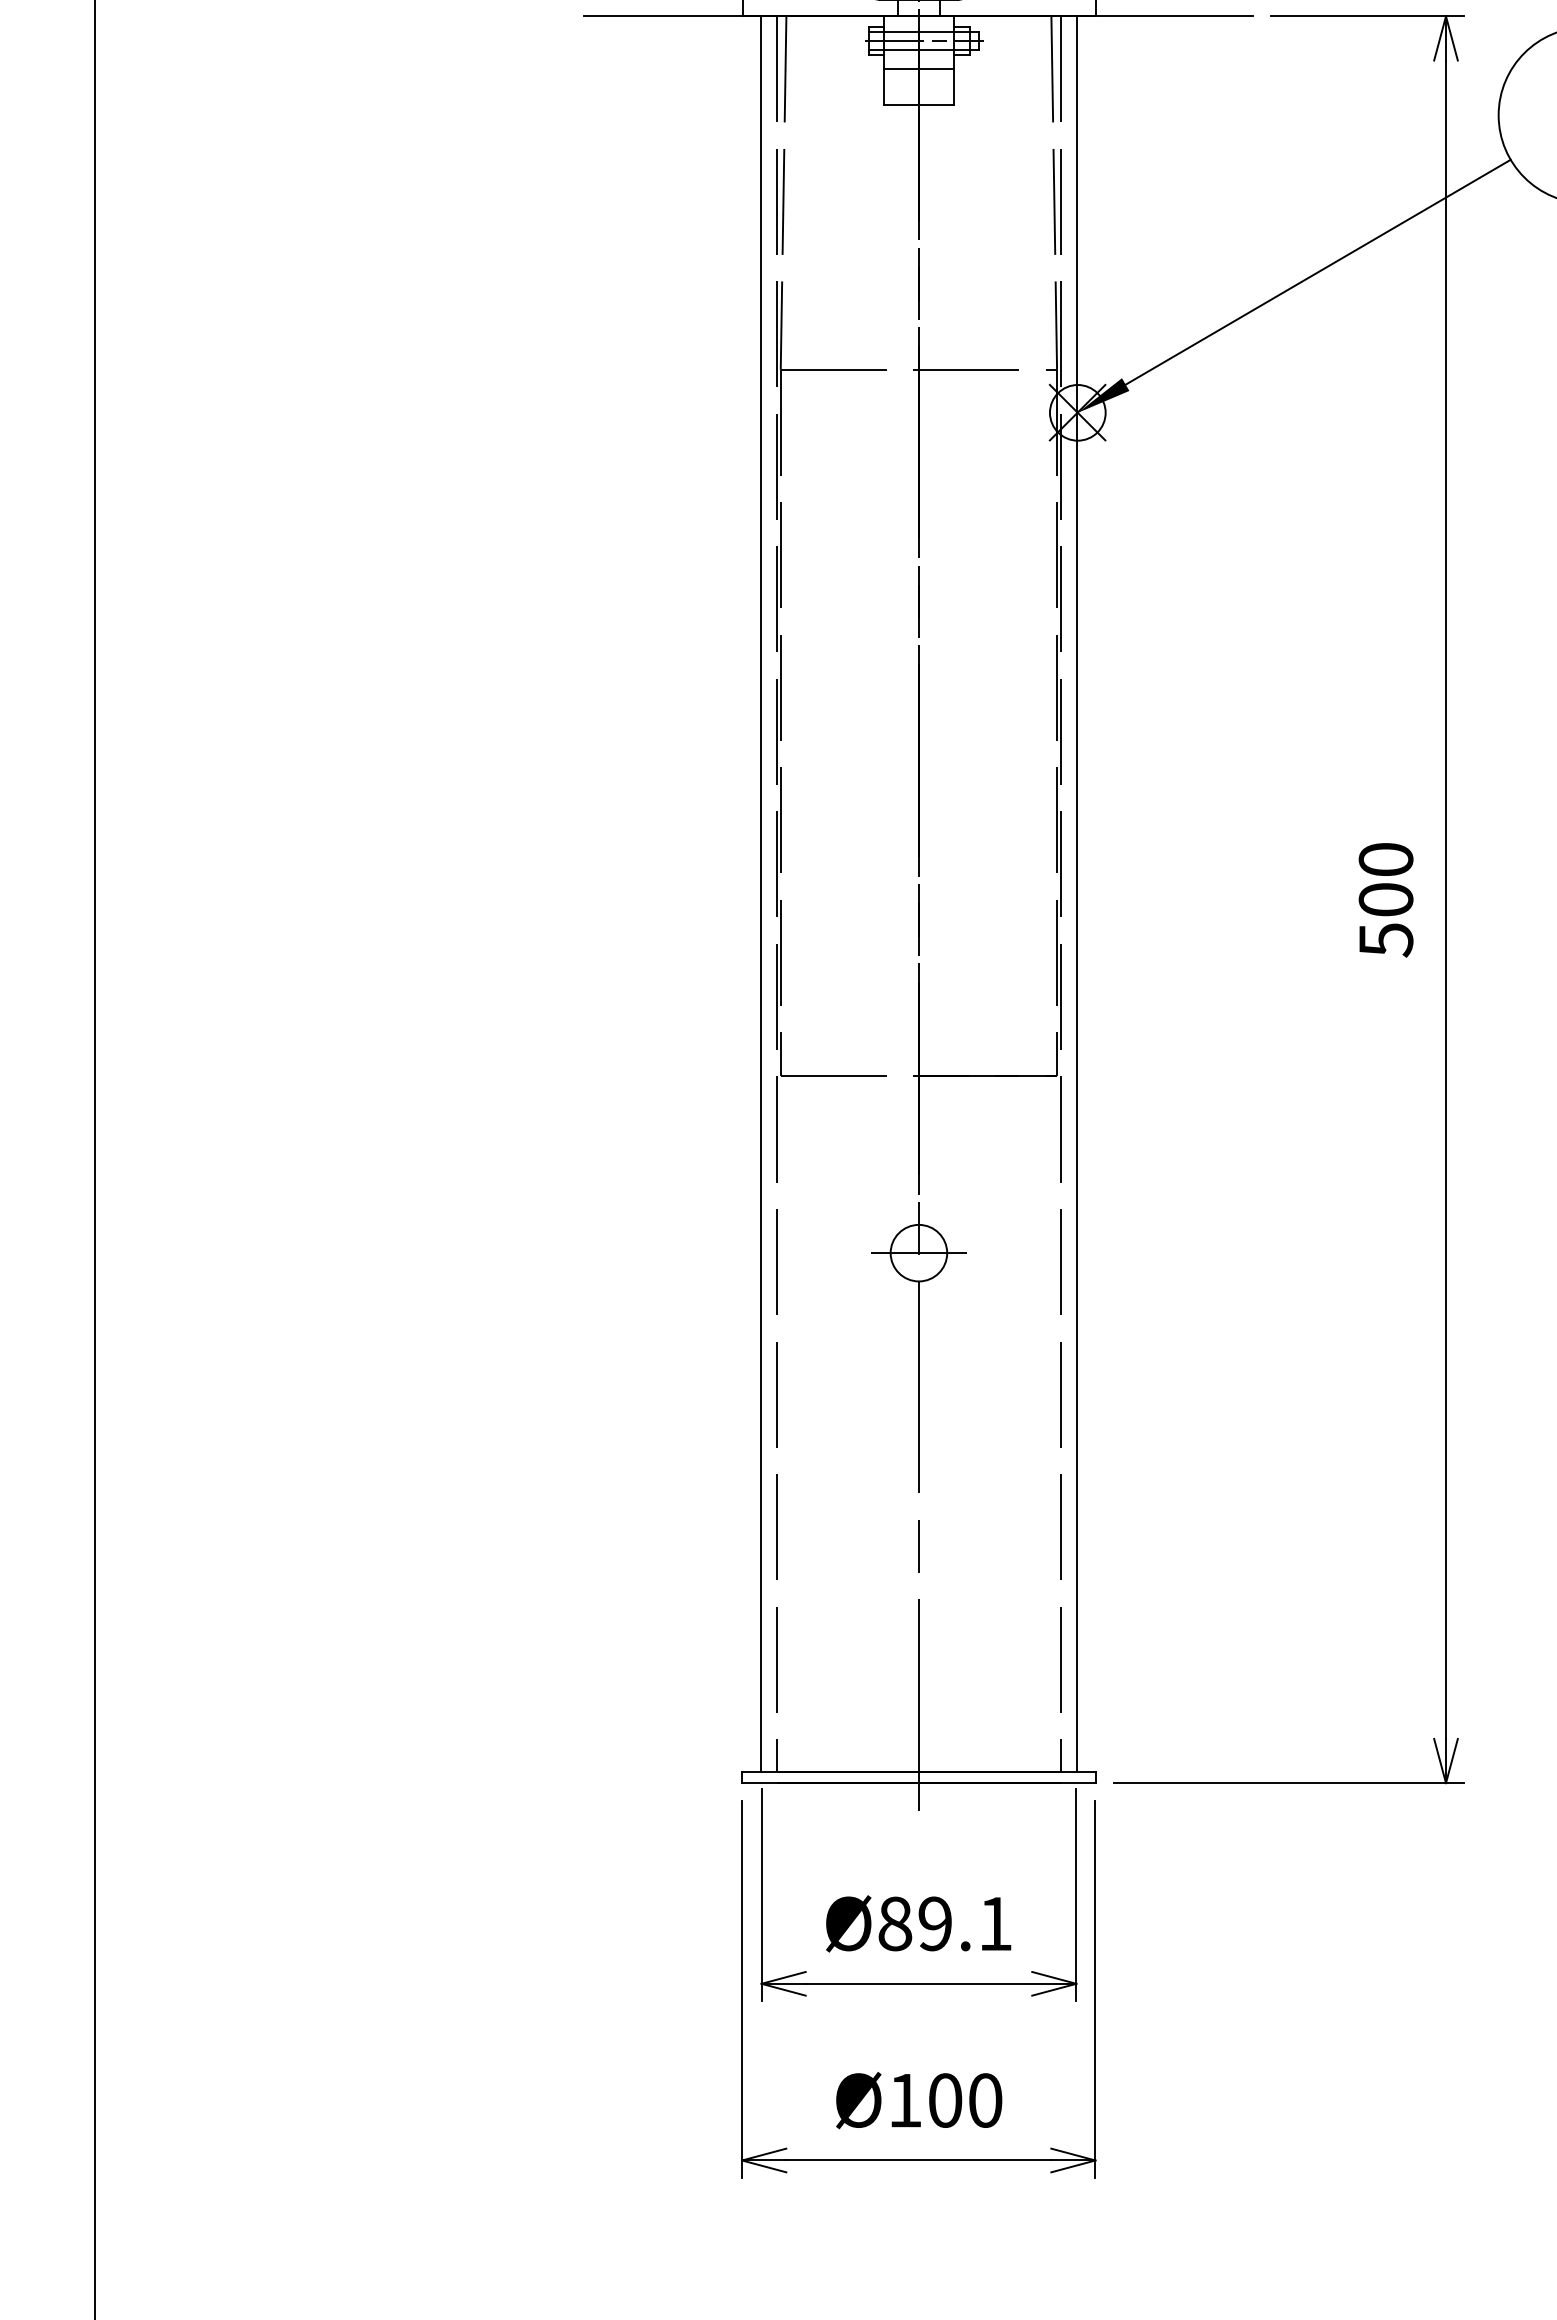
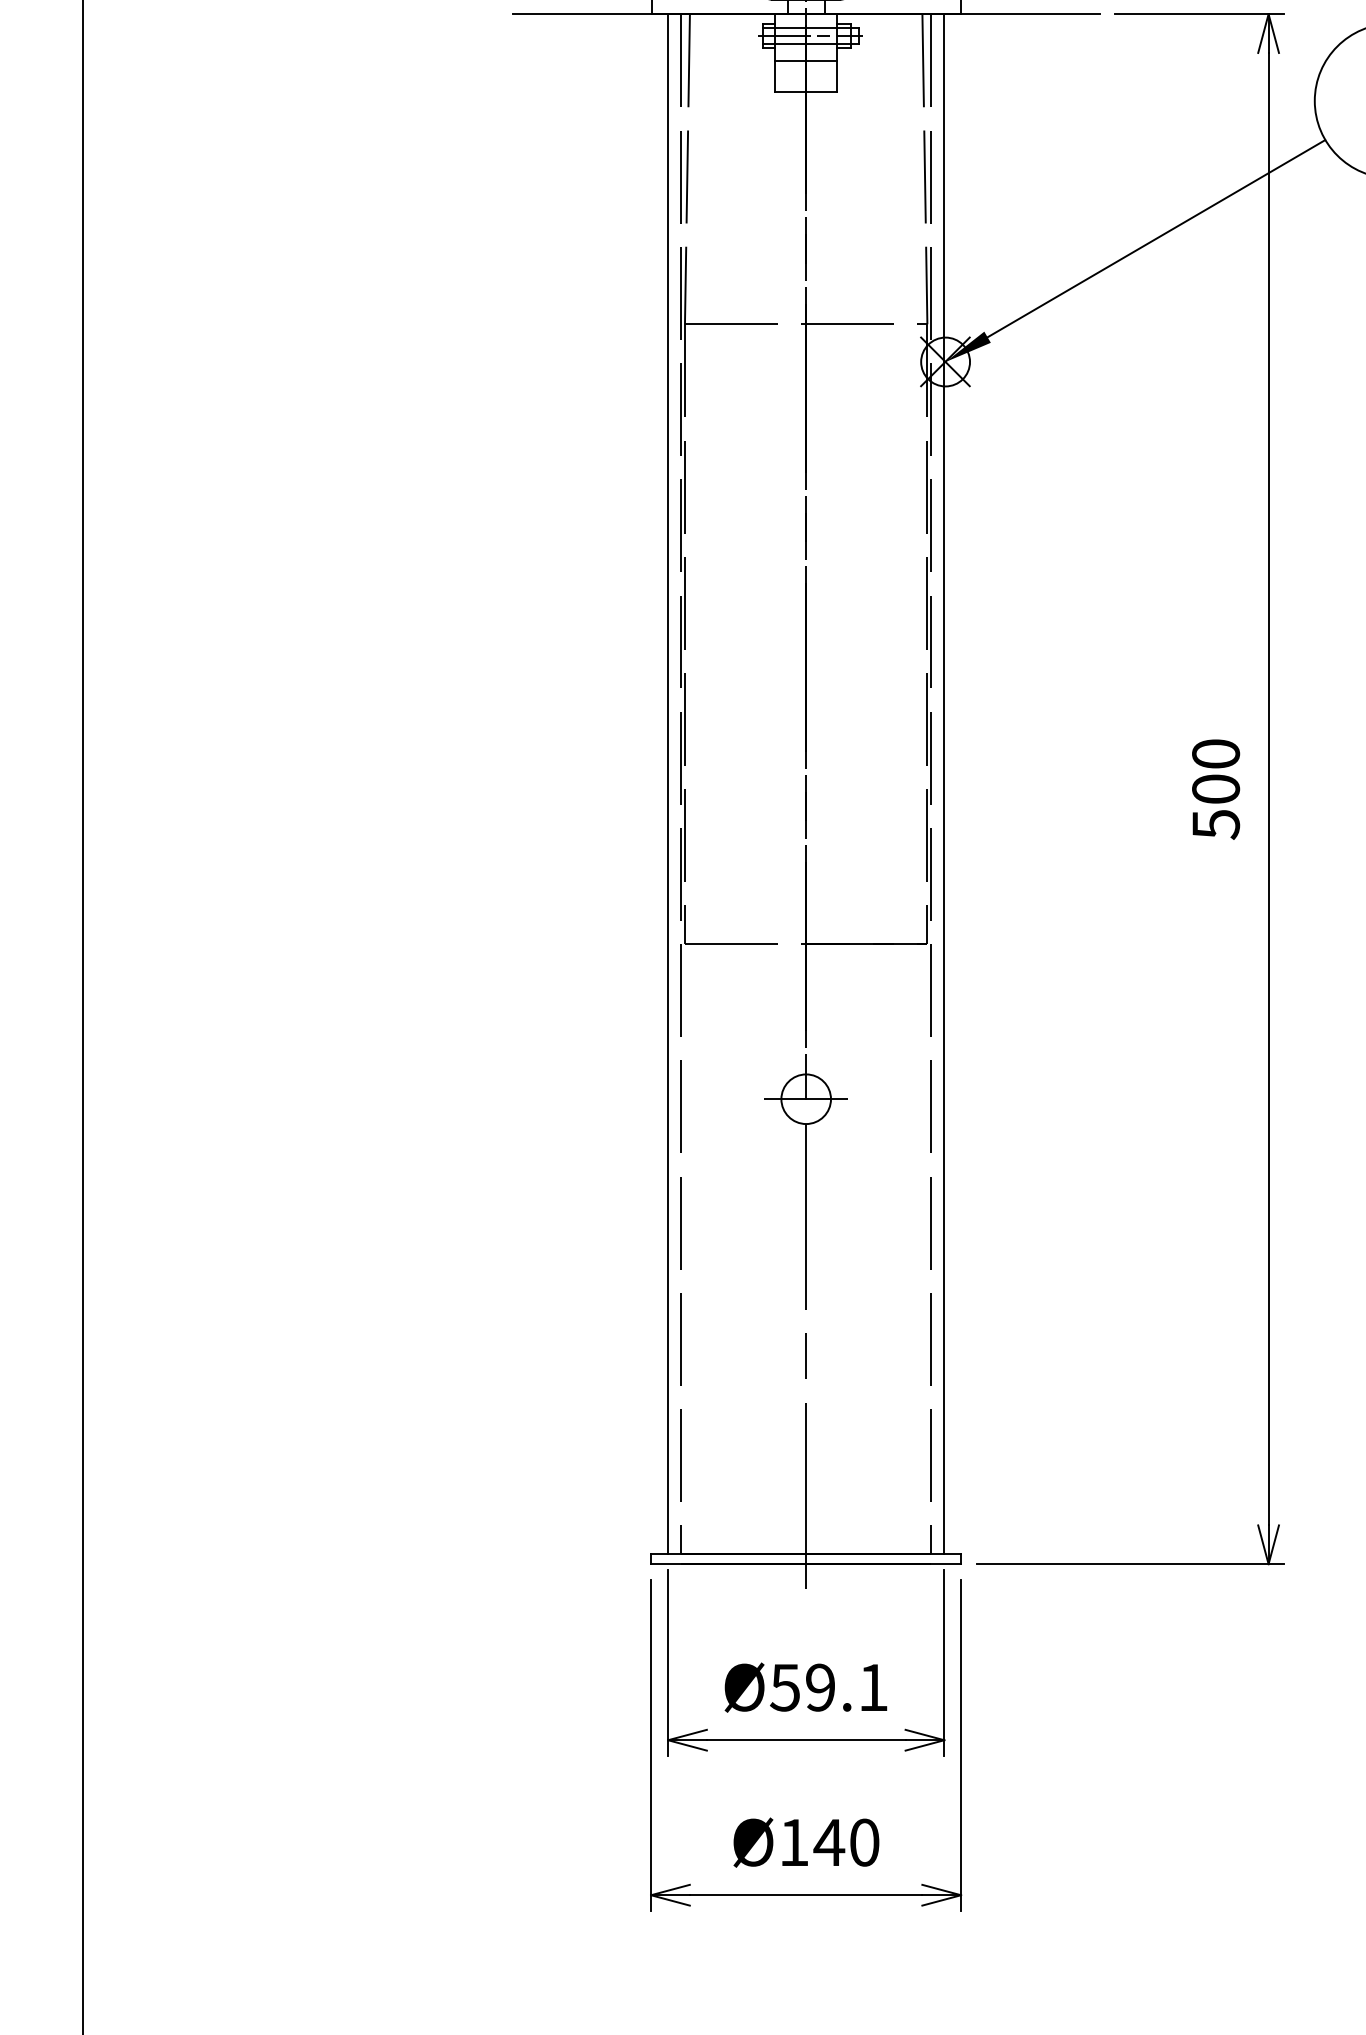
text: (894, 1923) -> (784, 1687), Ø89.1 -> Ø59.1
text: (945, 2100) -> (829, 1842), Ø100 -> Ø140

